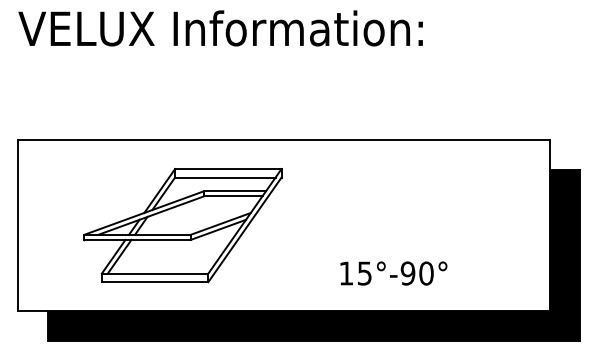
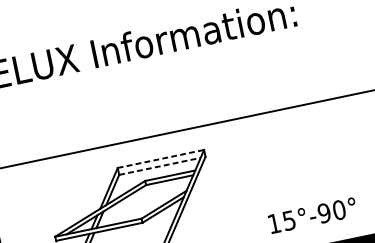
line: (228, 169) -> (161, 159), solid -> dashed
line: (225, 177) -> (160, 166), solid -> dashed

